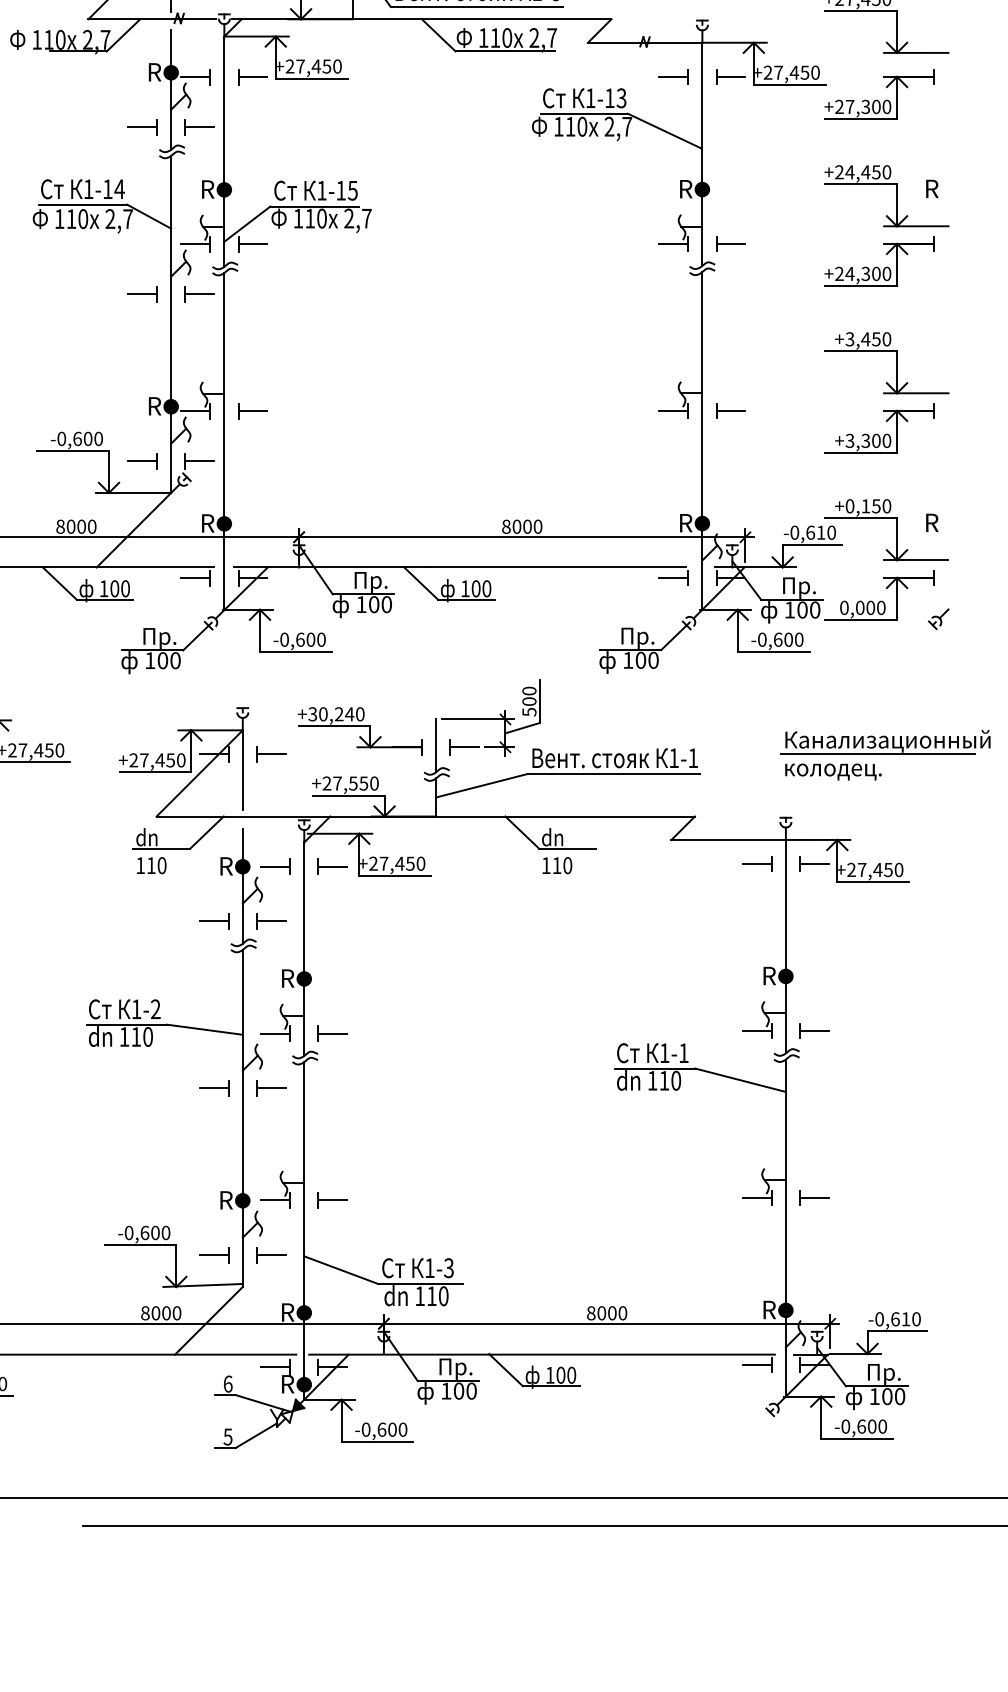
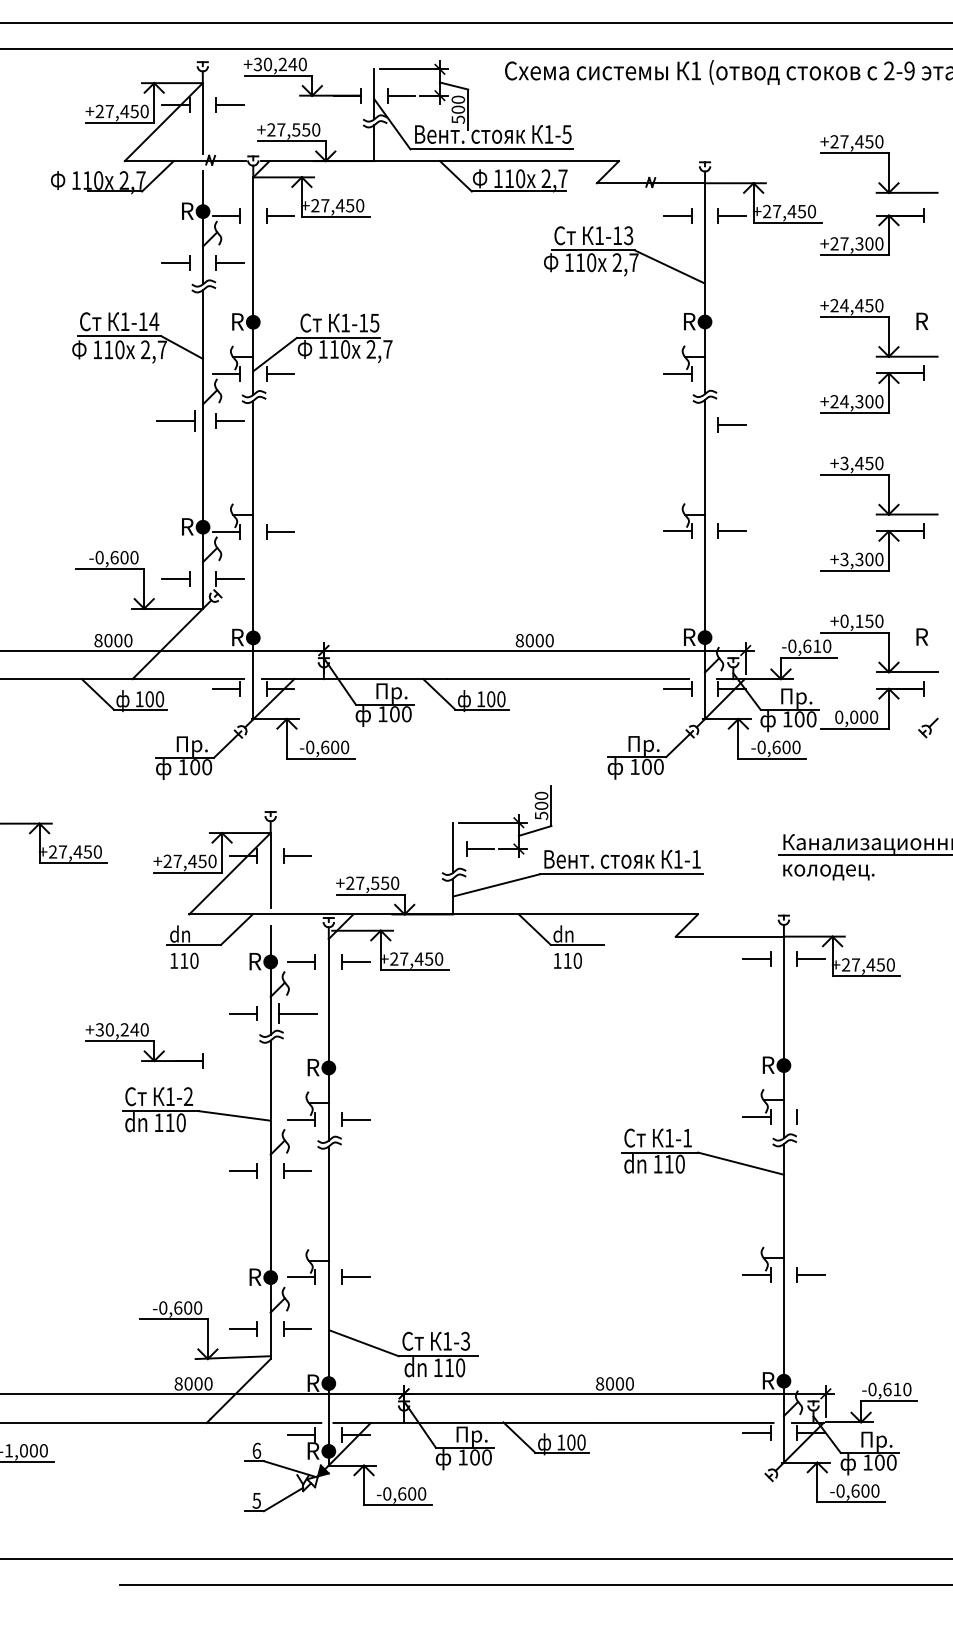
part: (730, 244) -> (731, 424), moved
part: (142, 293) -> (175, 420), size x1.4
part: (360, 730) -> (144, 1045), moved
part: (271, 921) -> (297, 1013), size x1.4
line: (814, 1031) -> (810, 1117), removed

